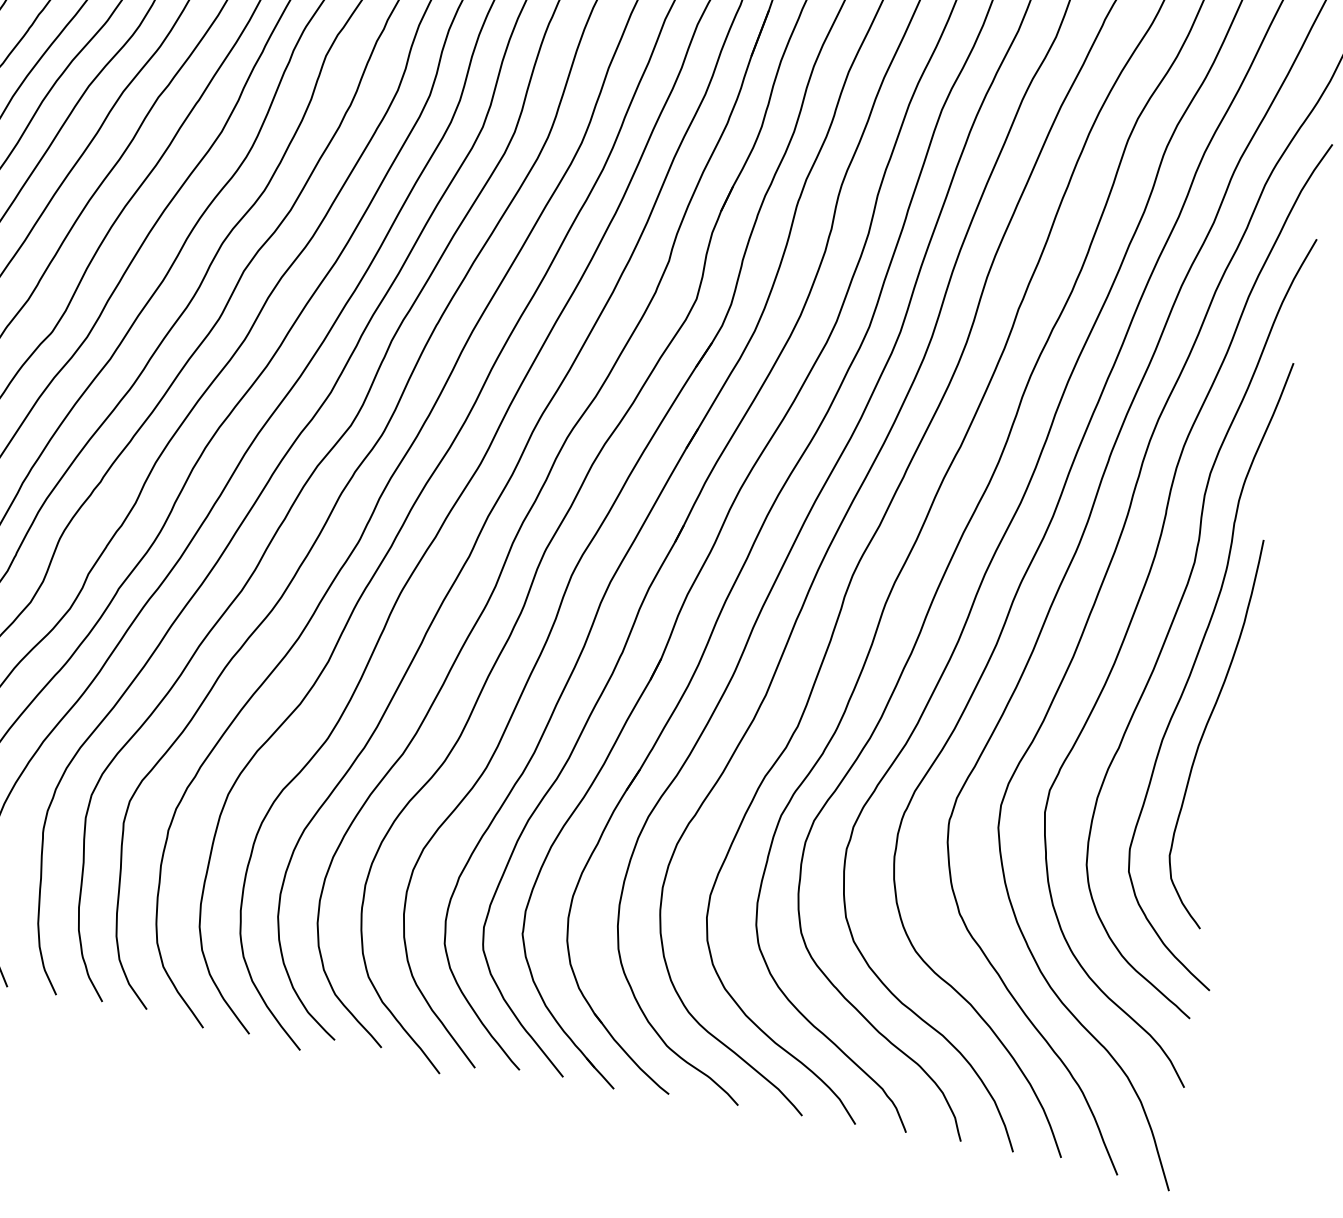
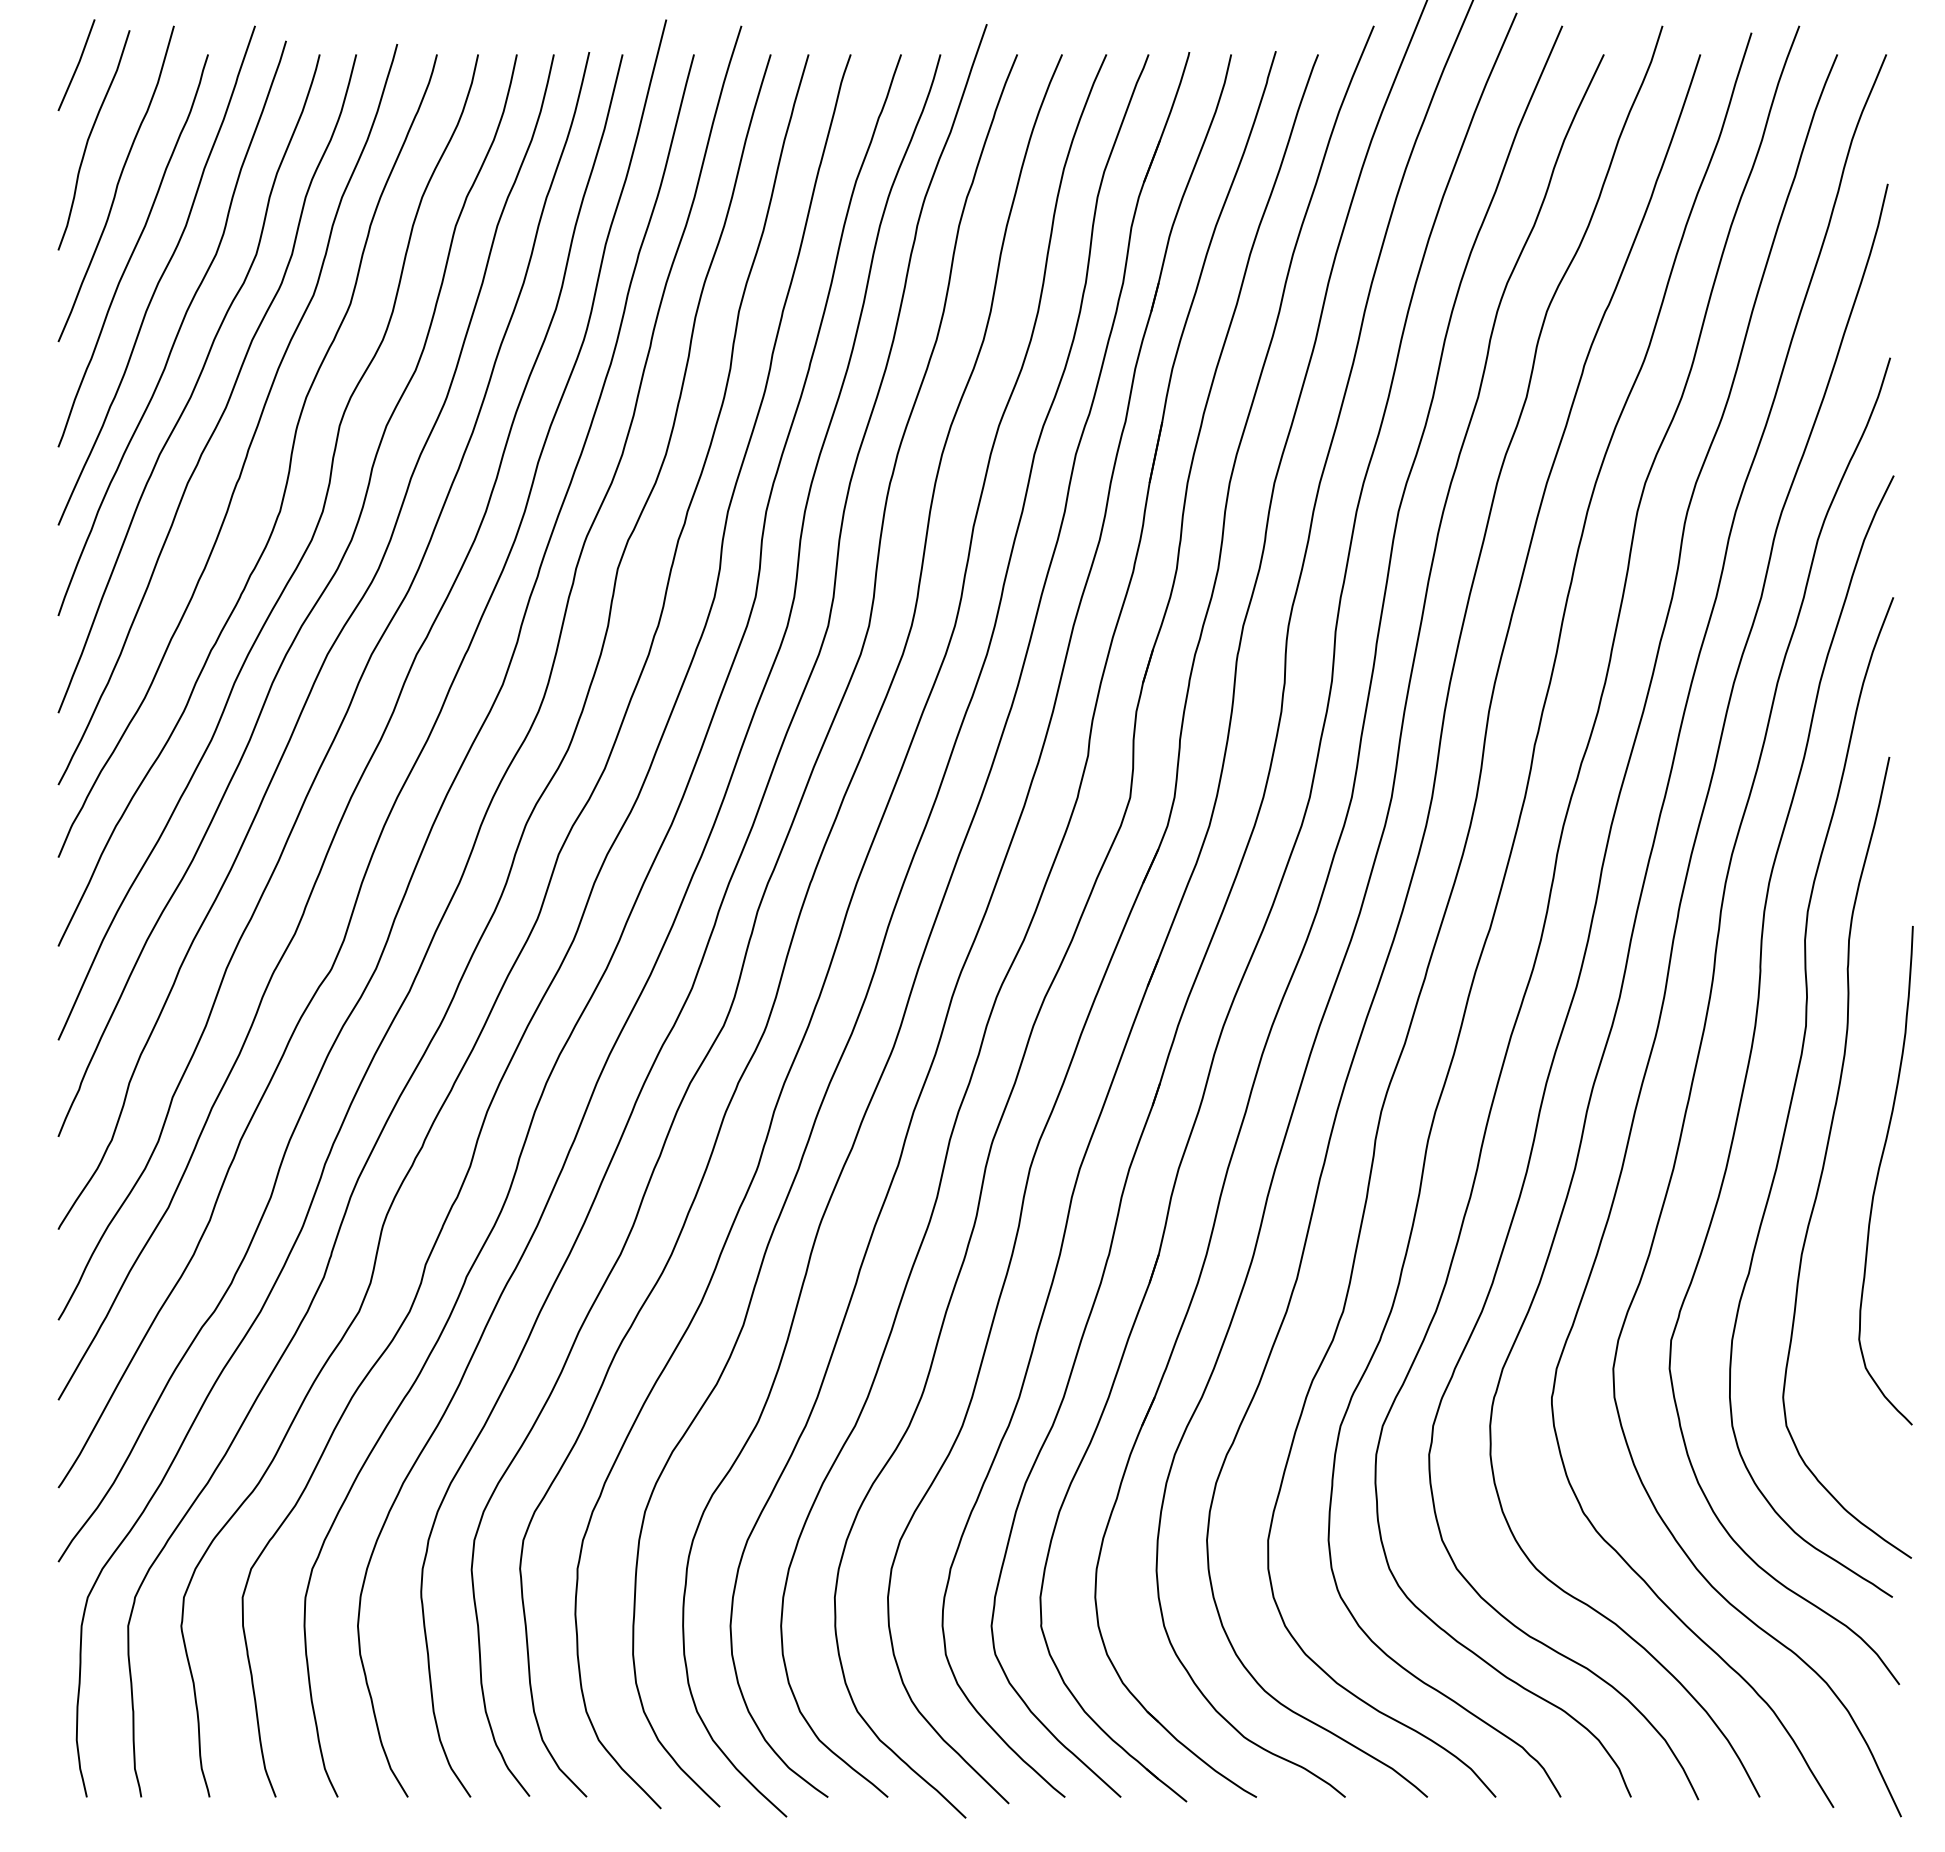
curve: (1206, 727) -> (1879, 1172), moved

